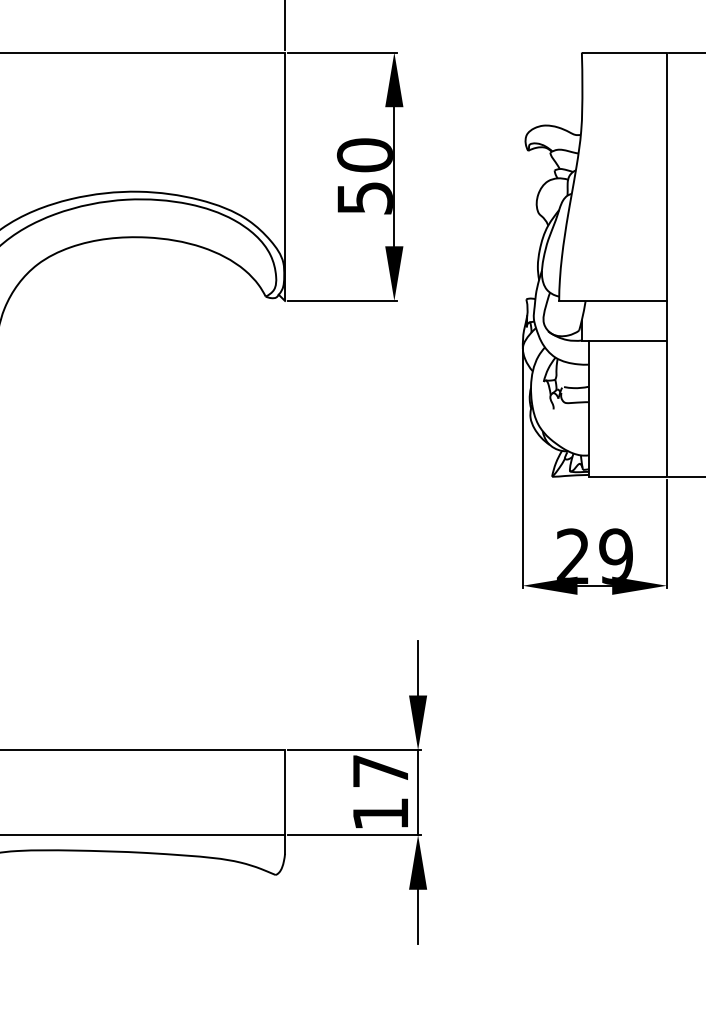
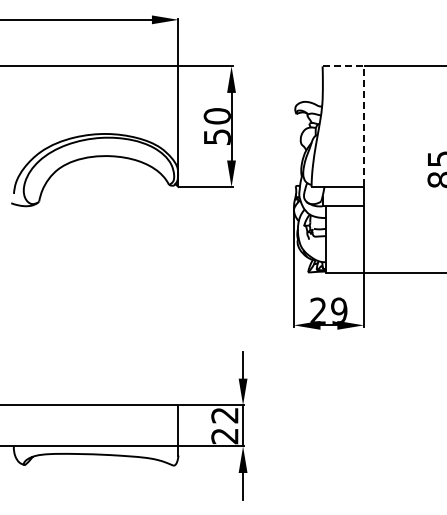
line: (666, 133) -> (363, 105), solid -> dashed
text: (379, 791) -> (224, 425), 17 -> 22

